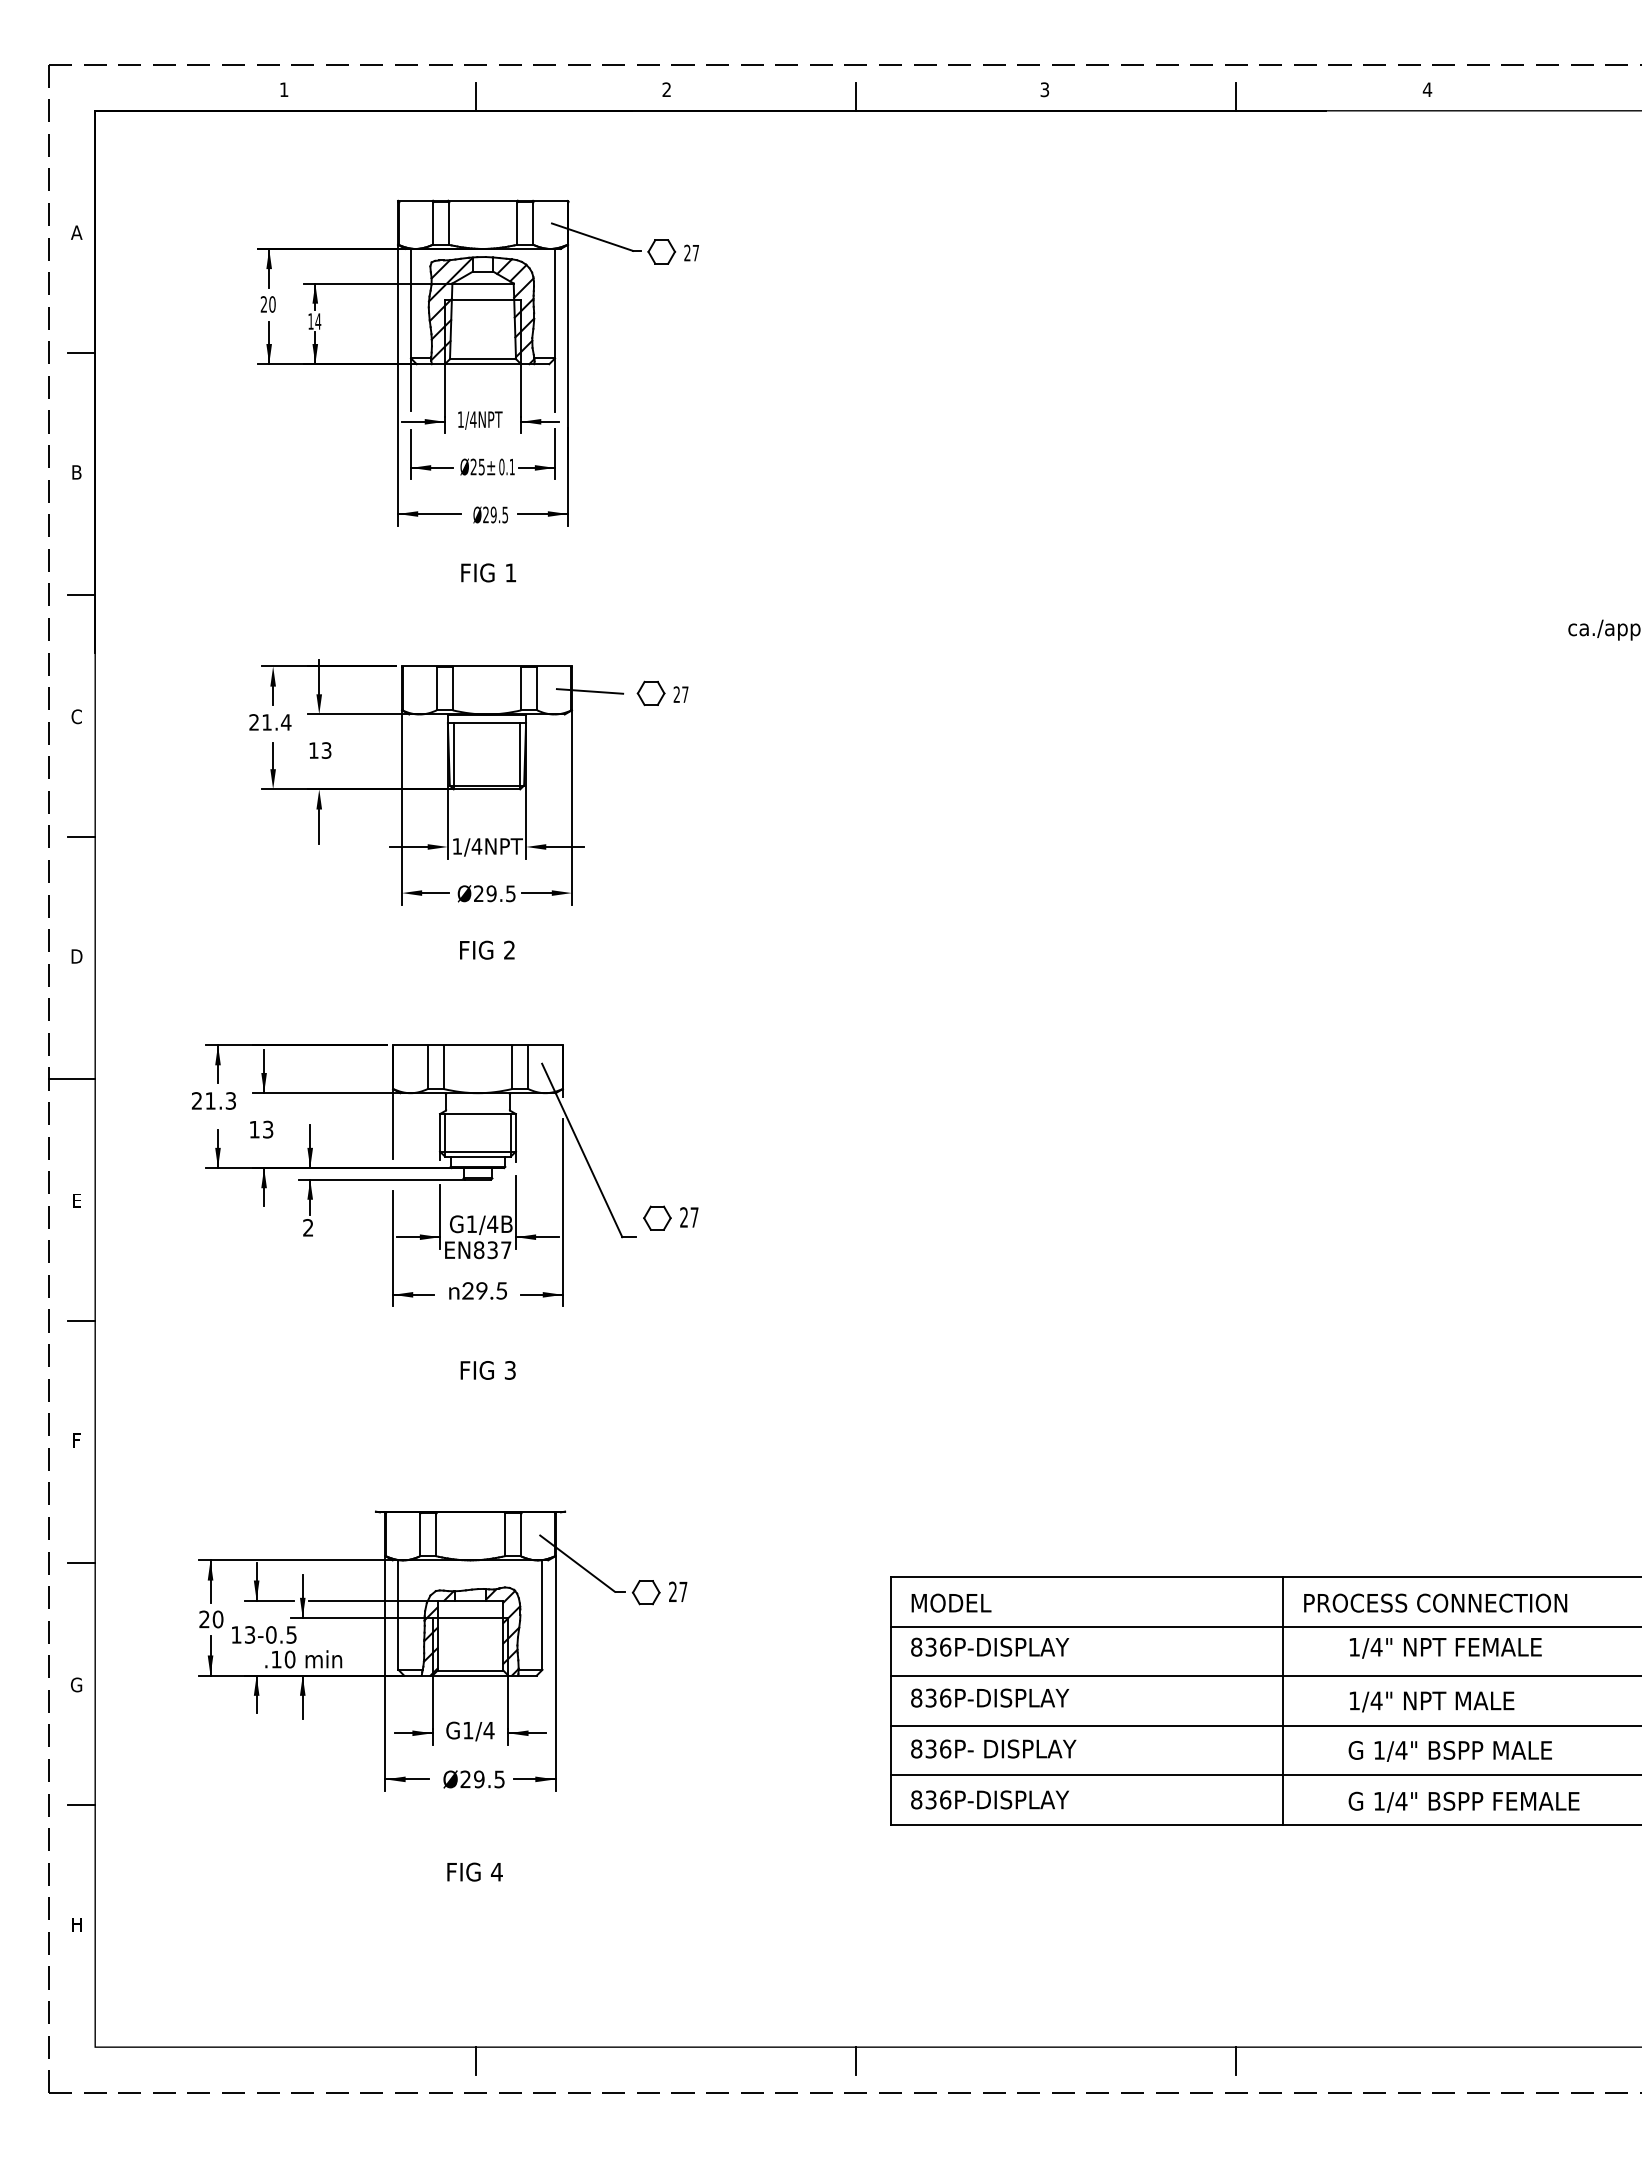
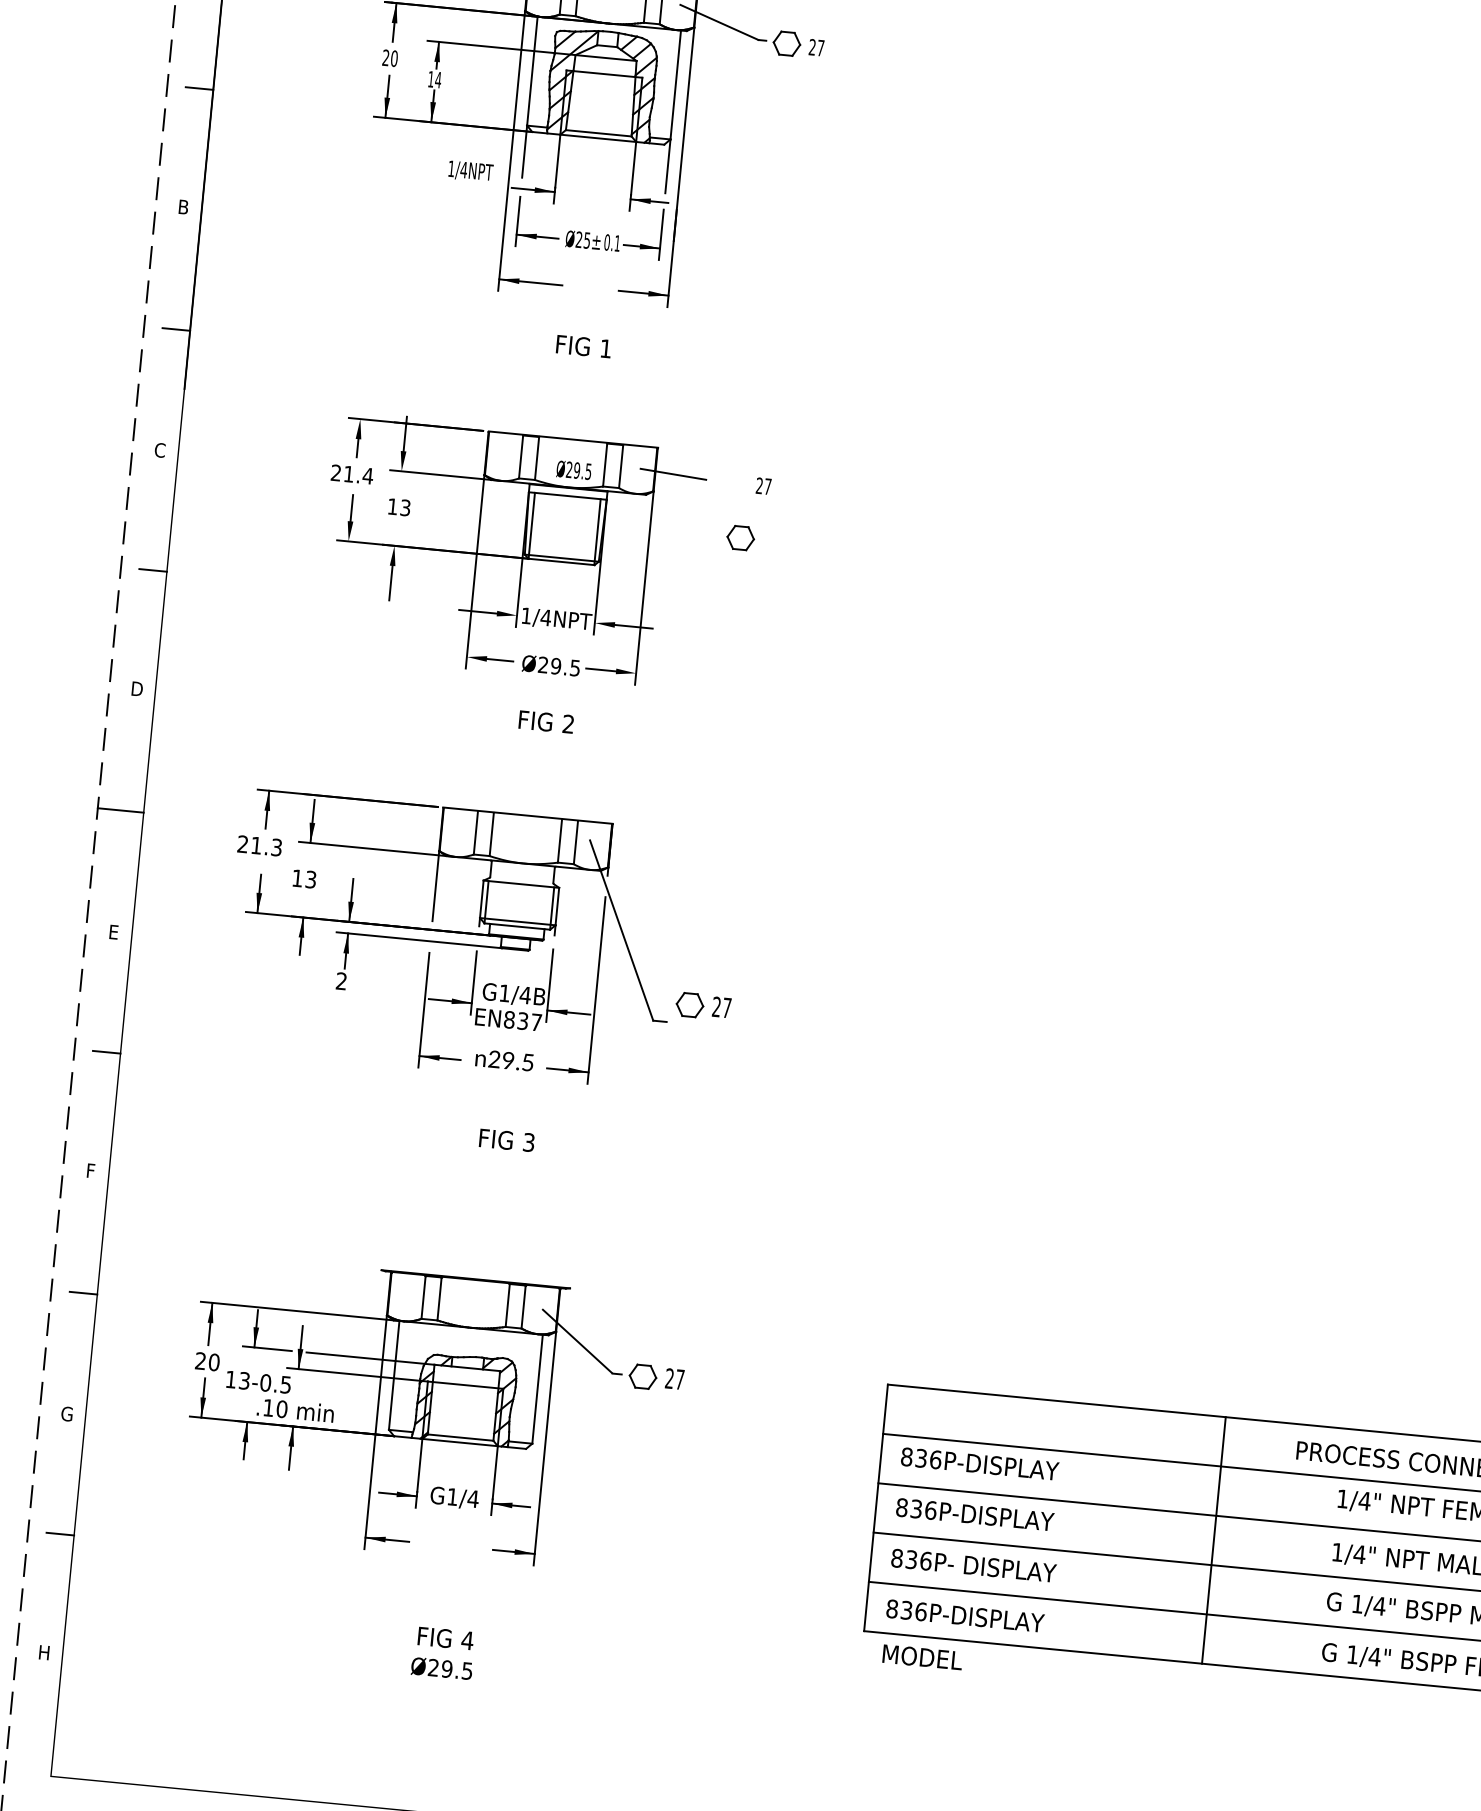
text: (480, 420) -> (470, 171), moved
text: (490, 514) -> (573, 469), moved
part: (650, 692) -> (740, 537), moved
text: (951, 1602) -> (922, 1656), moved
line: (1283, 1700) -> (1214, 1540), moved
text: (473, 1779) -> (441, 1668), moved

